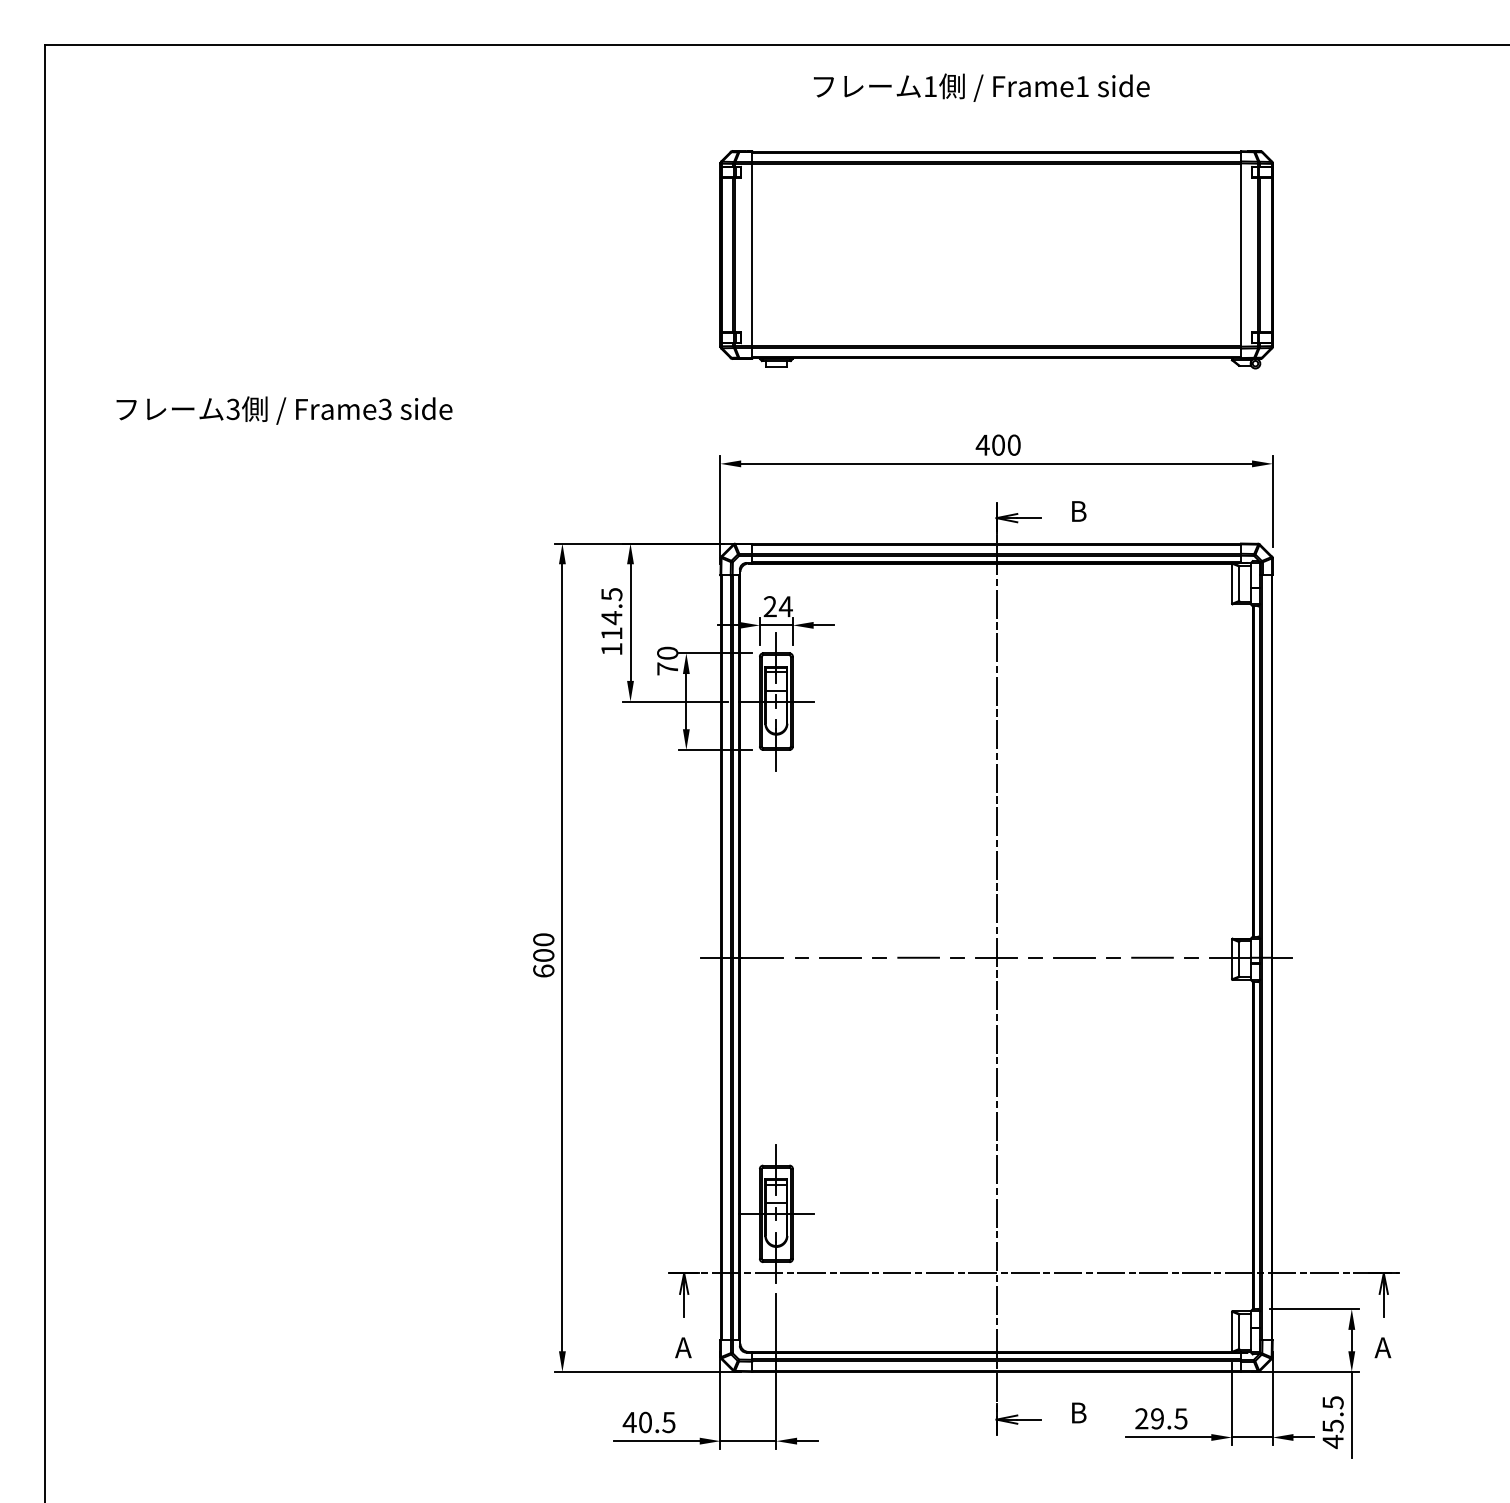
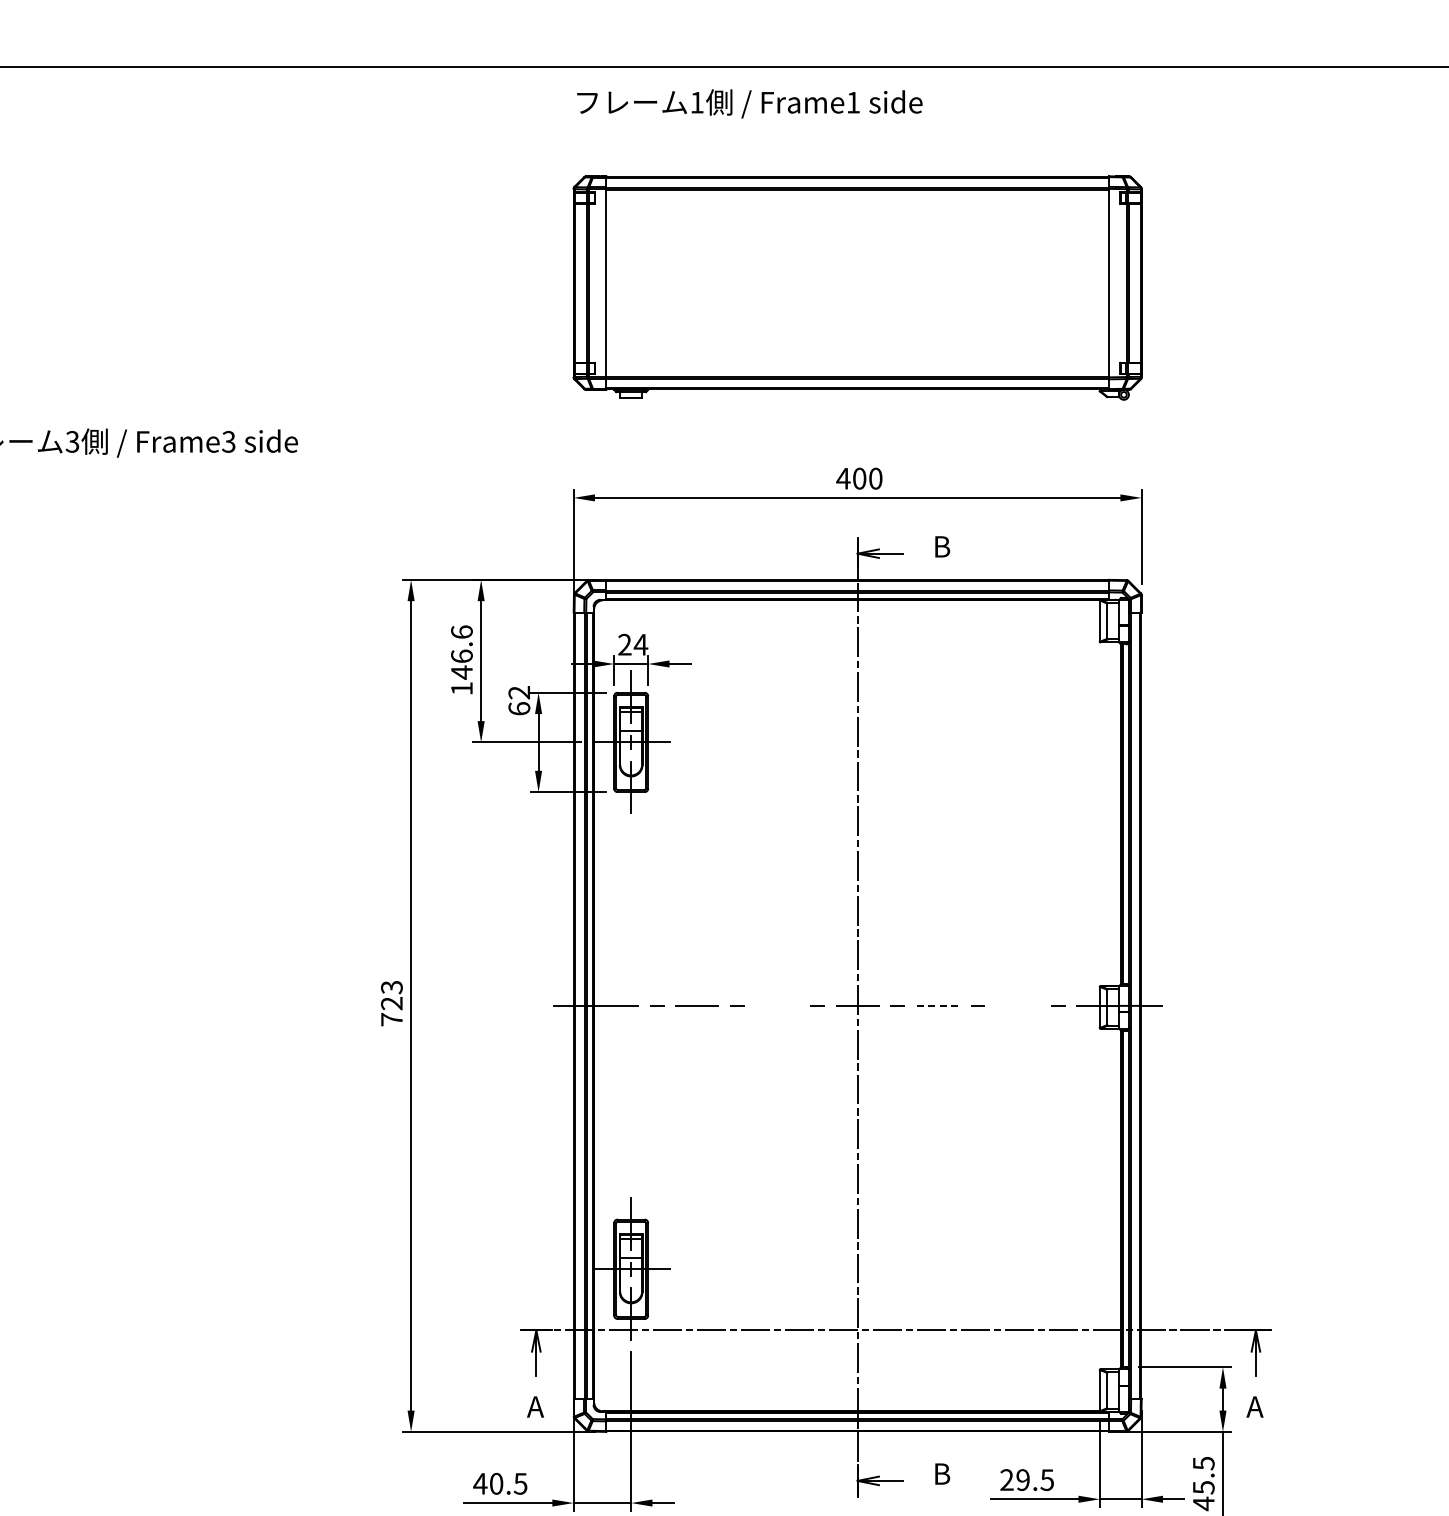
text: (981, 87) -> (749, 103), moved
text: (611, 613) -> (461, 651), 114.5 -> 146.6
text: (667, 660) -> (519, 700), 70 -> 62
text: (543, 955) -> (391, 1003), 600 -> 723
line: (918, 957) -> (777, 1005), removed
line: (1075, 957) -> (938, 1005), solid -> dashed
line: (1152, 957) -> (1018, 1005), removed

